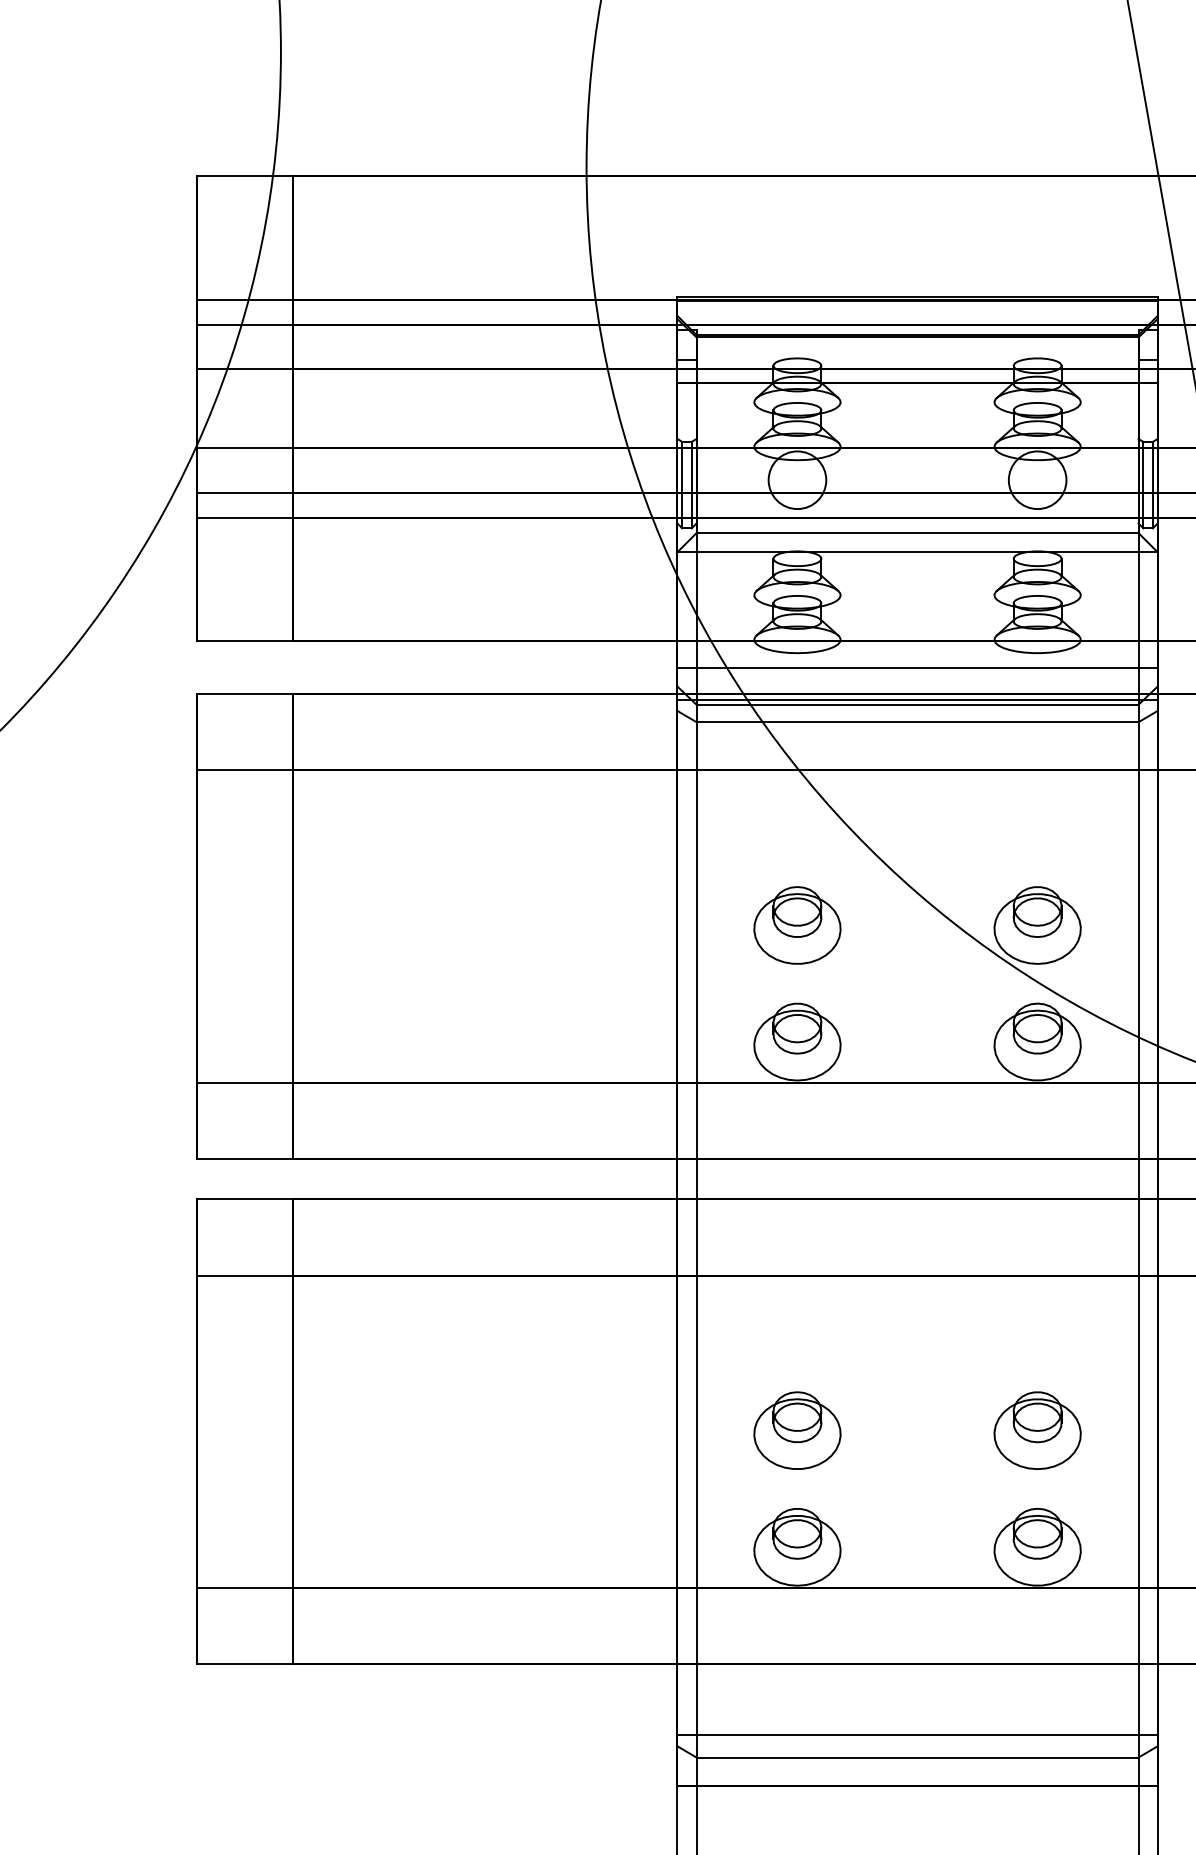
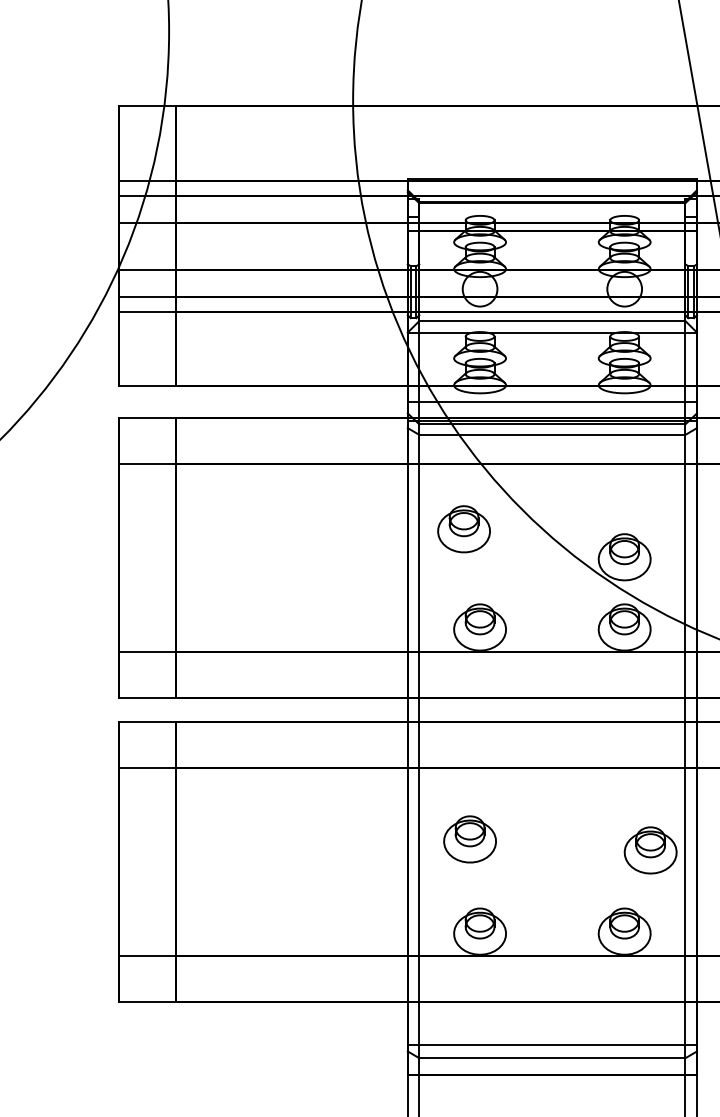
part: (796, 925) -> (463, 529), moved
part: (796, 1430) -> (469, 839), moved
part: (1037, 1430) -> (650, 850), moved

